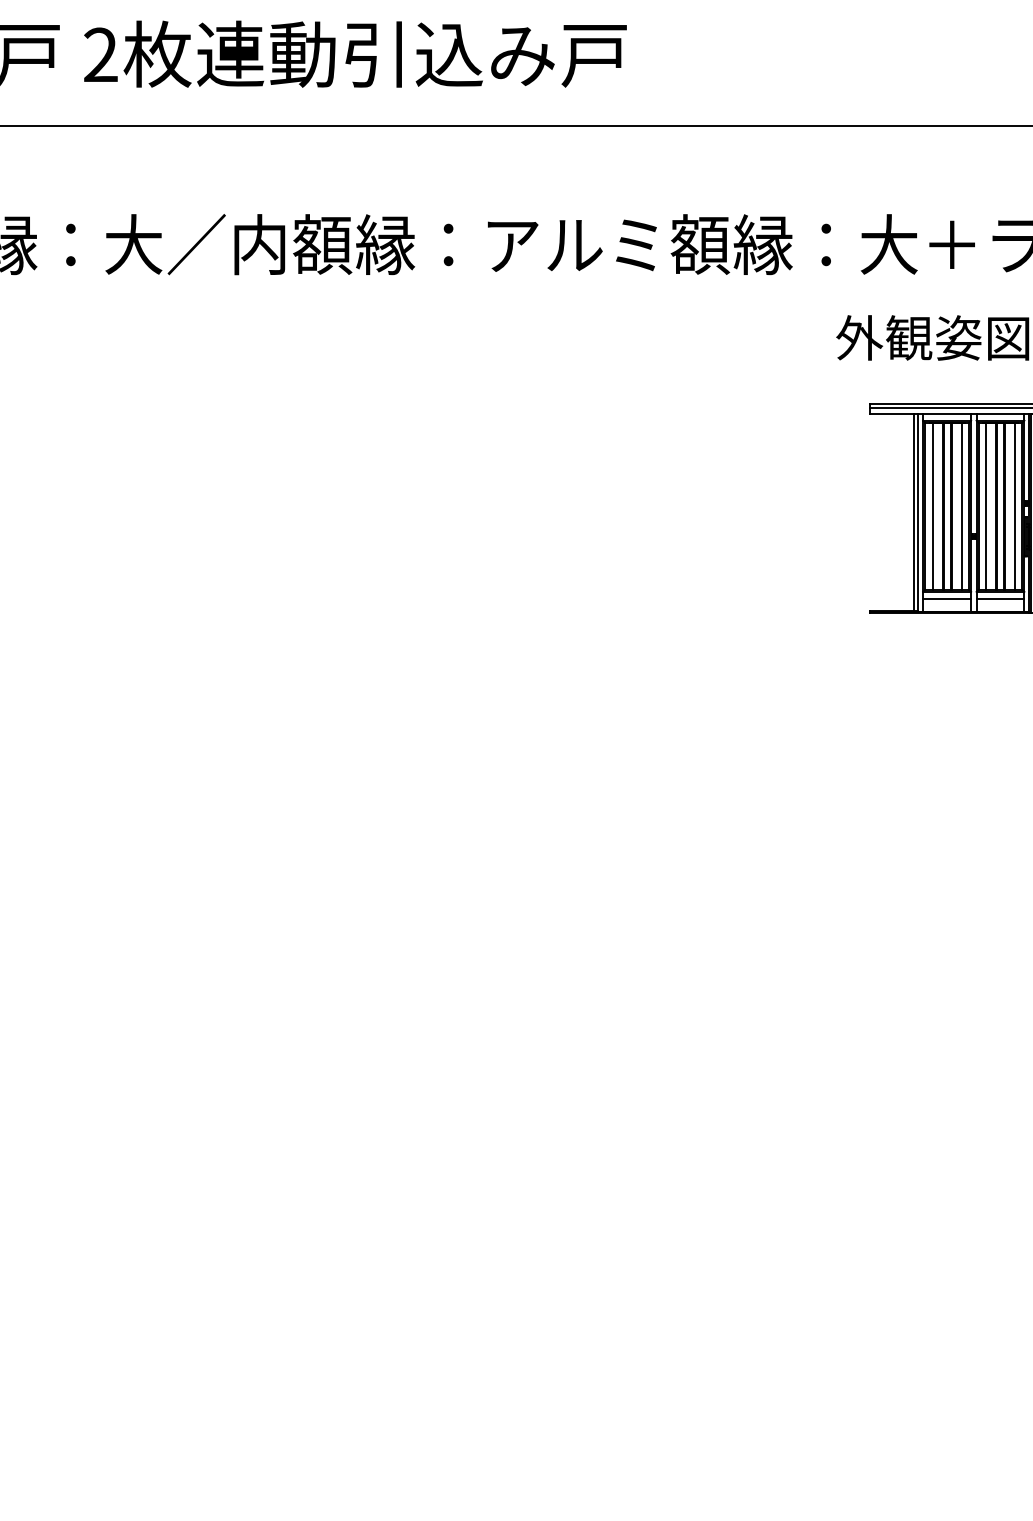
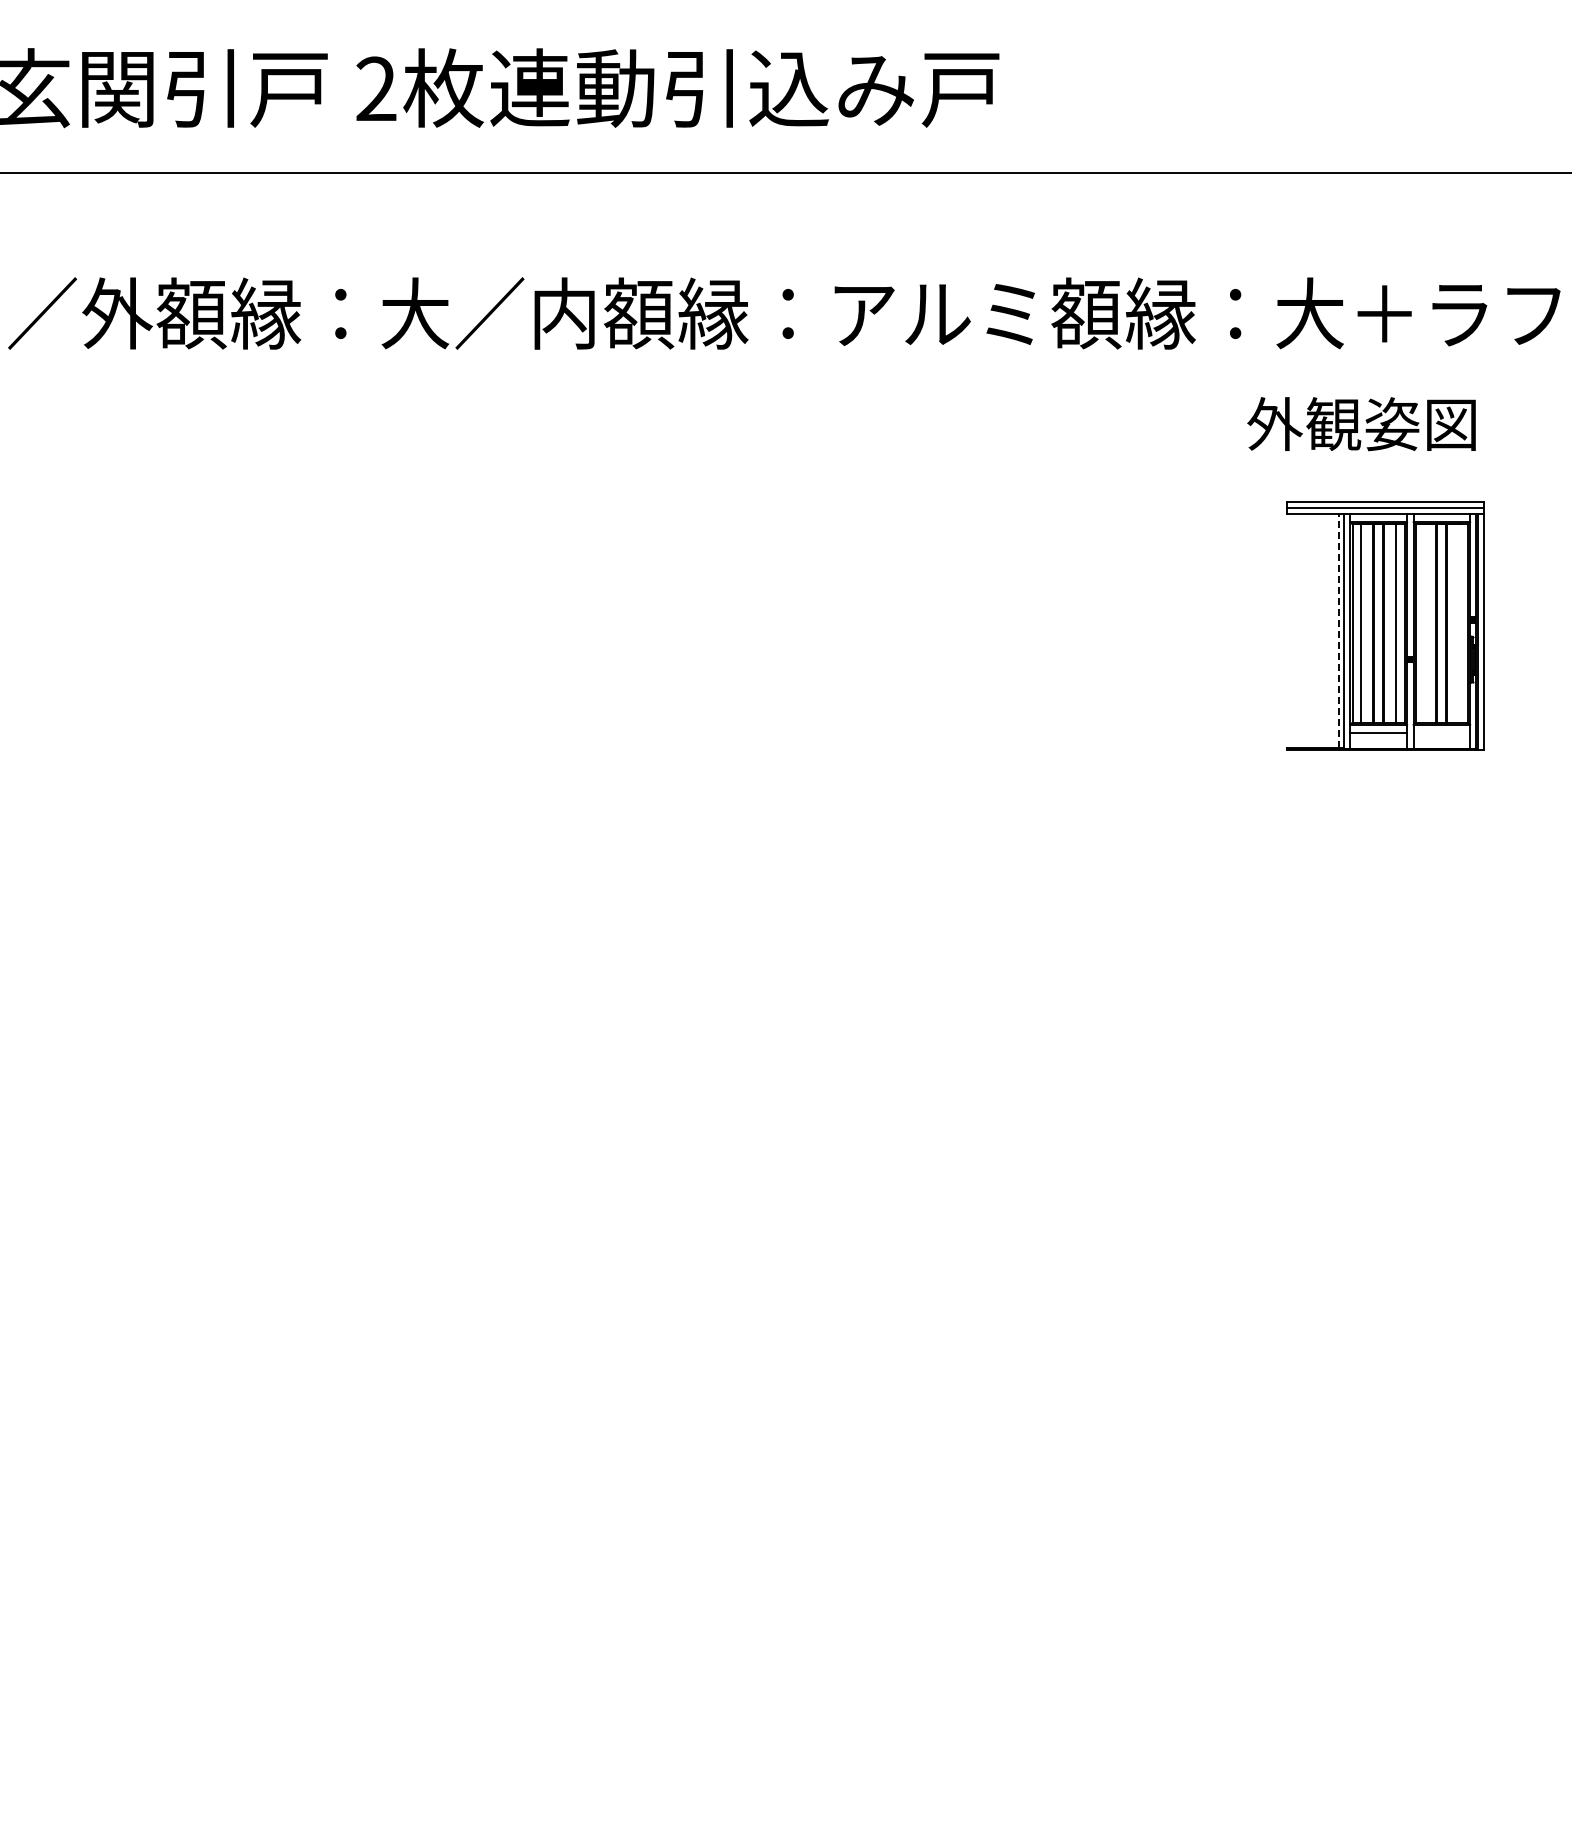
line: (985, 506) -> (1424, 623), removed
line: (1015, 506) -> (1459, 623), removed
line: (914, 512) -> (1339, 630), solid -> dashed
line: (1000, 599) -> (1441, 733), removed

